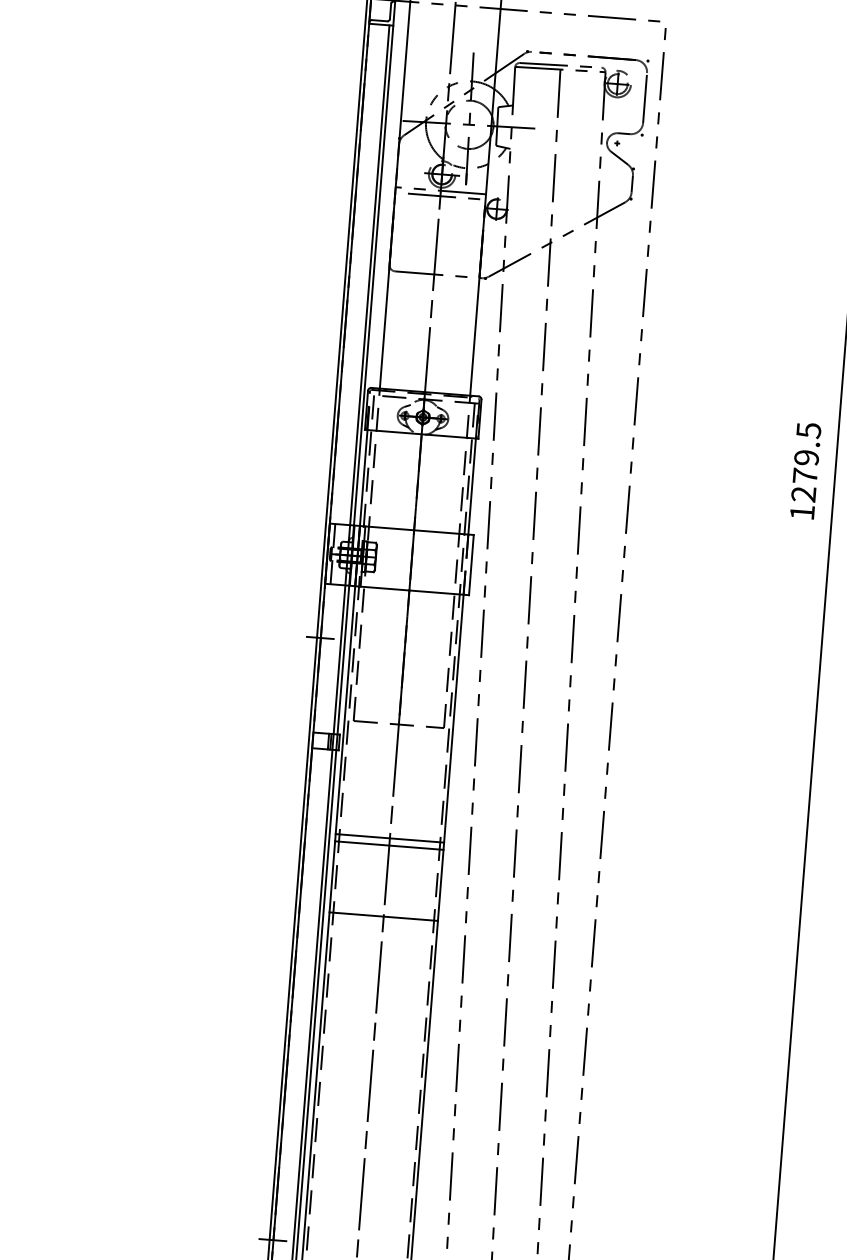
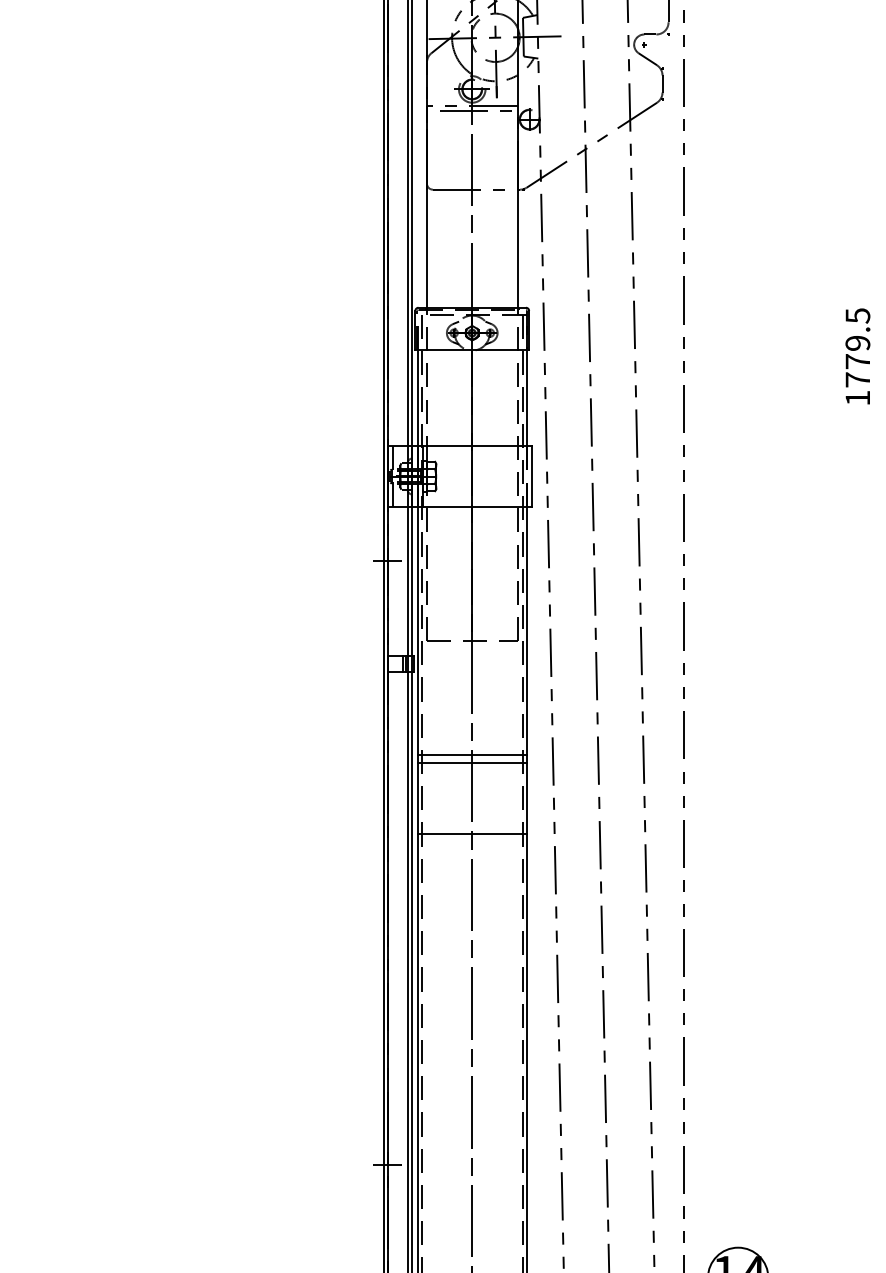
text: (803, 493) -> (857, 379), 1279.5 -> 1779.5

